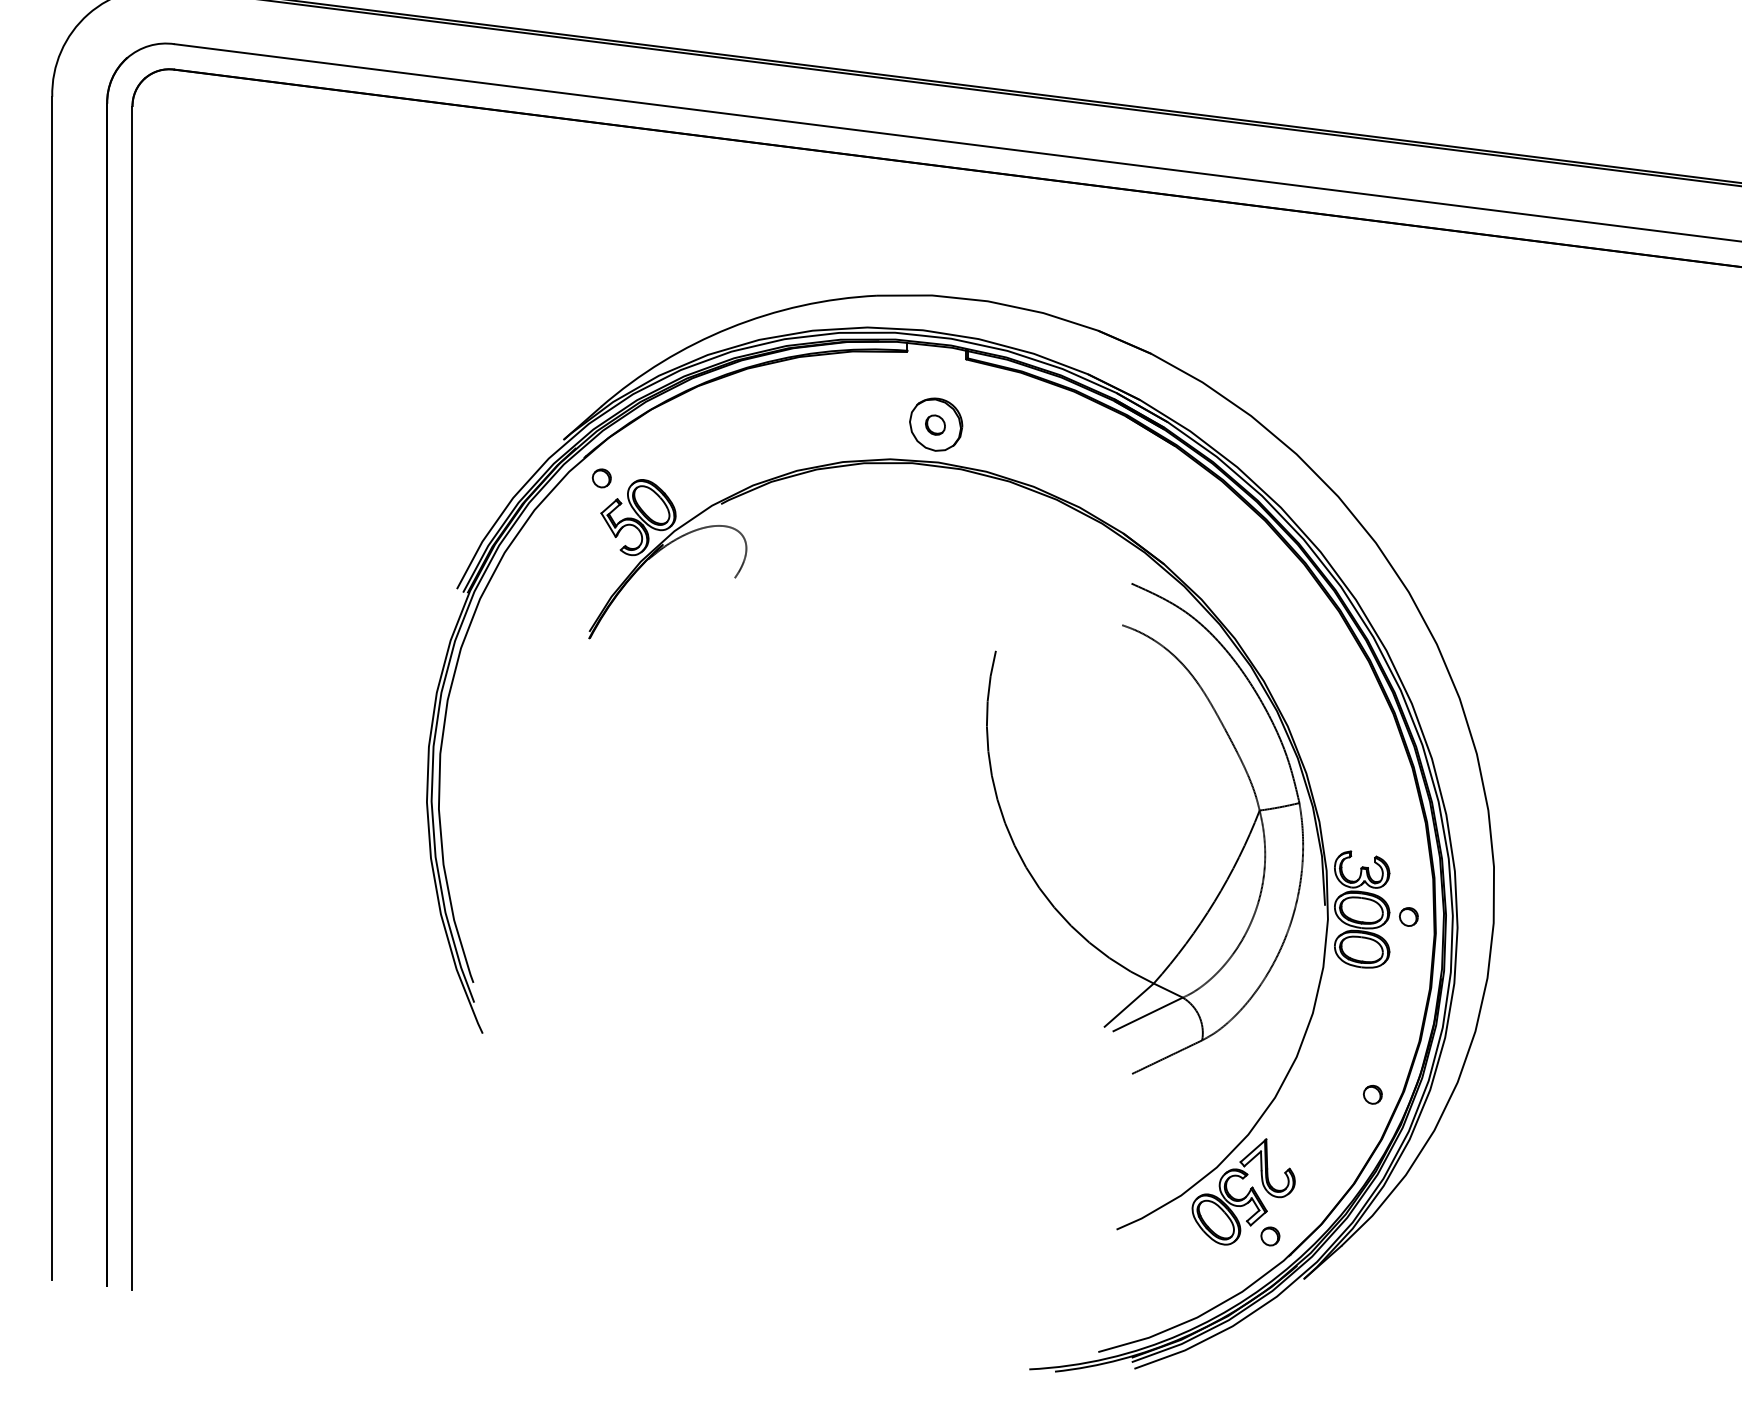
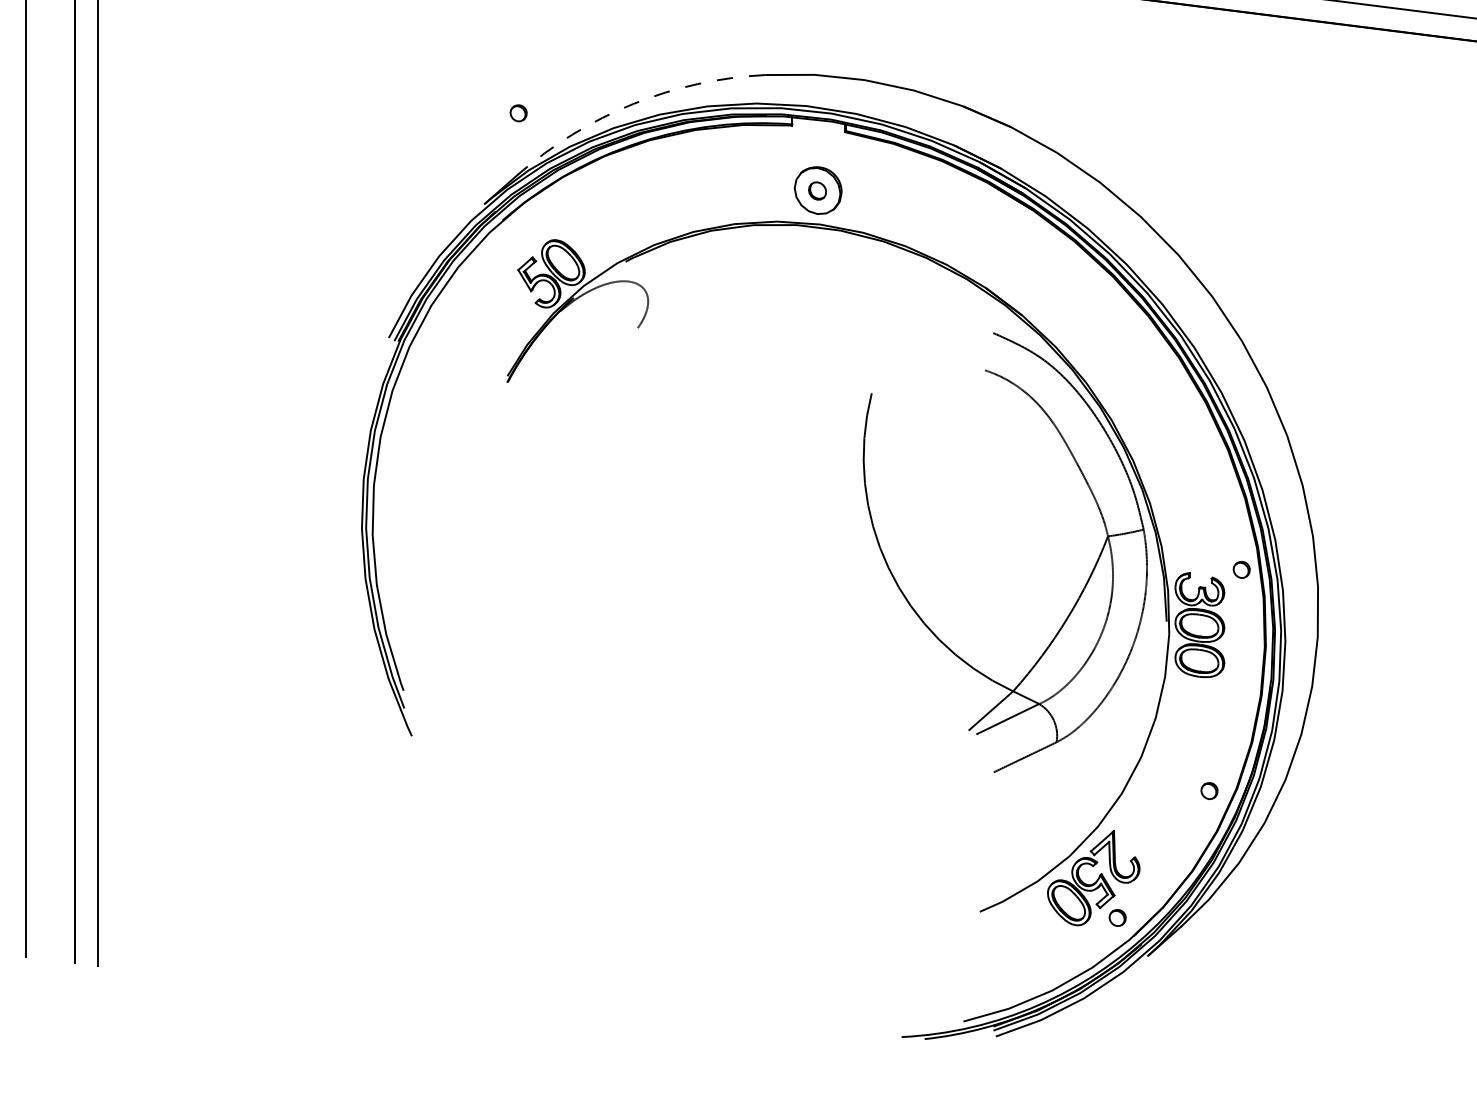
arc: (729, 328) -> (633, 104), solid -> dashed
part: (601, 478) -> (518, 113), moved
part: (1408, 916) -> (1241, 569), moved

